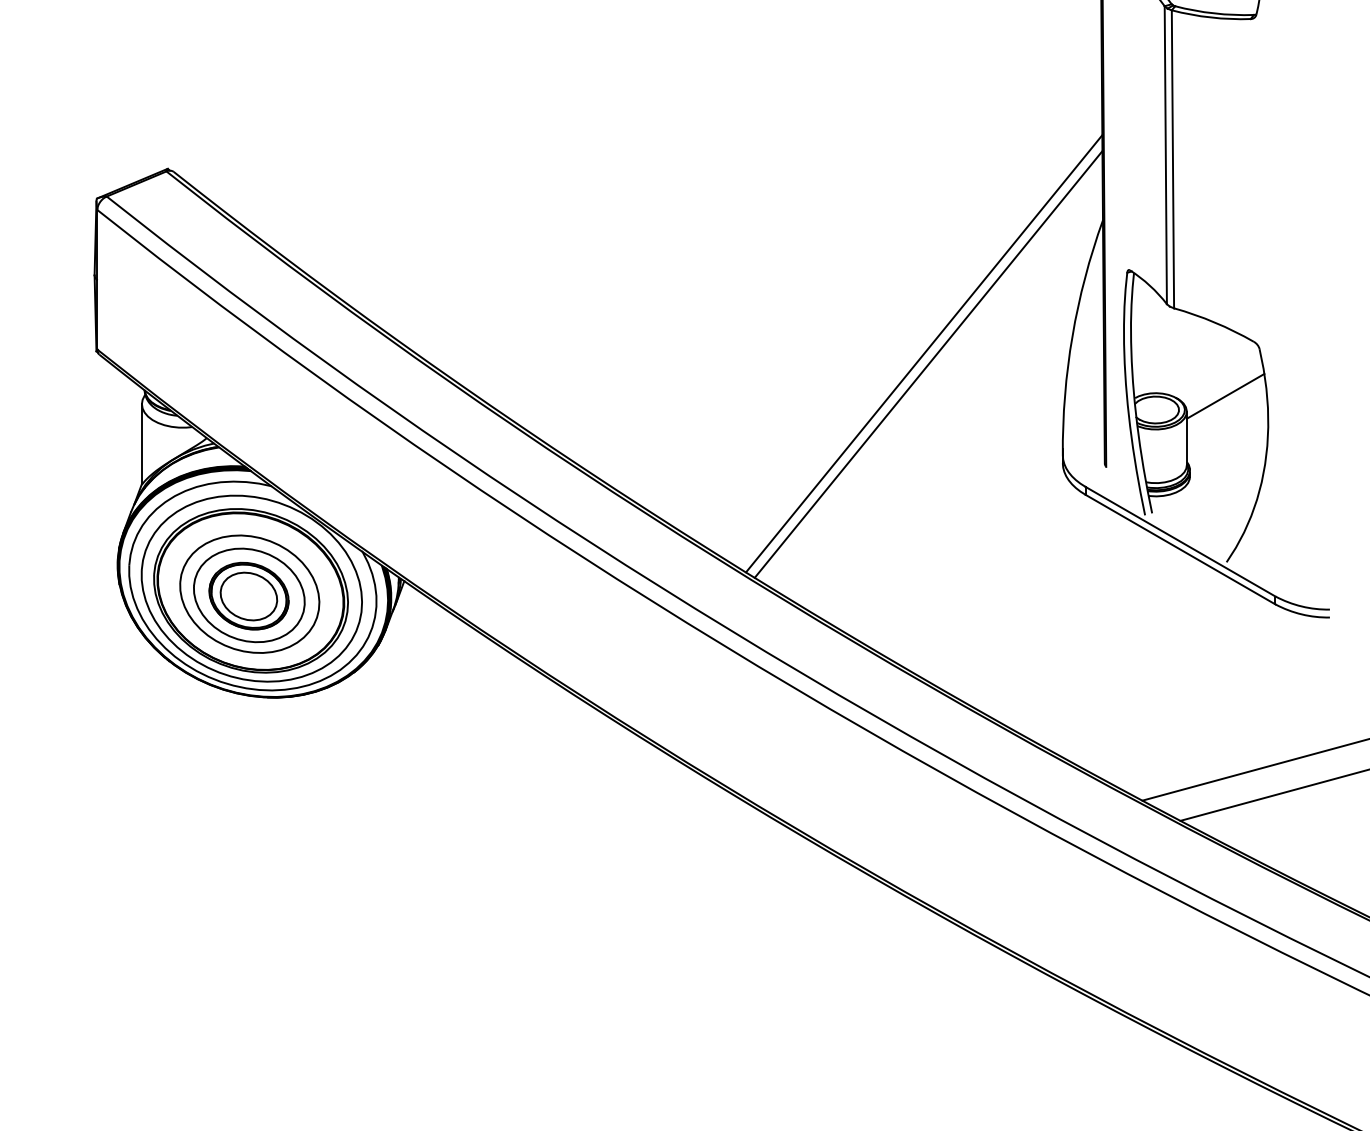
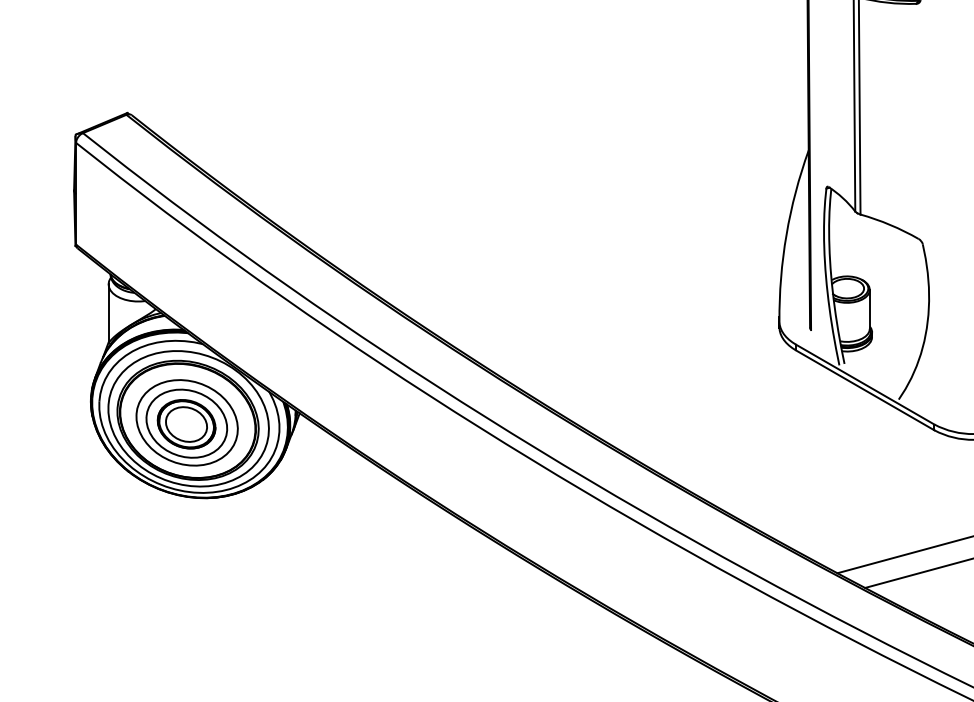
line: (924, 353) -> (678, 247), removed
line: (928, 364) -> (681, 255), removed
line: (1225, 395) -> (897, 278), removed

